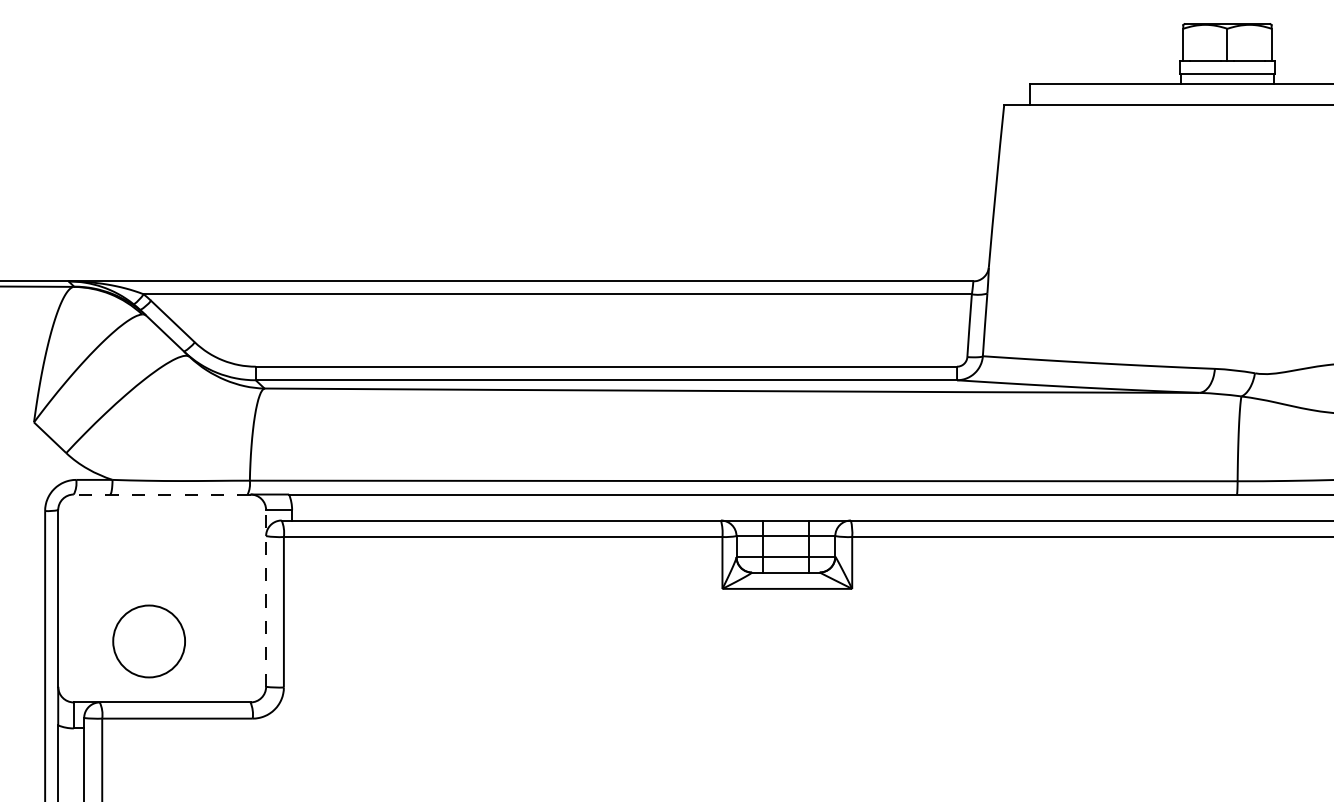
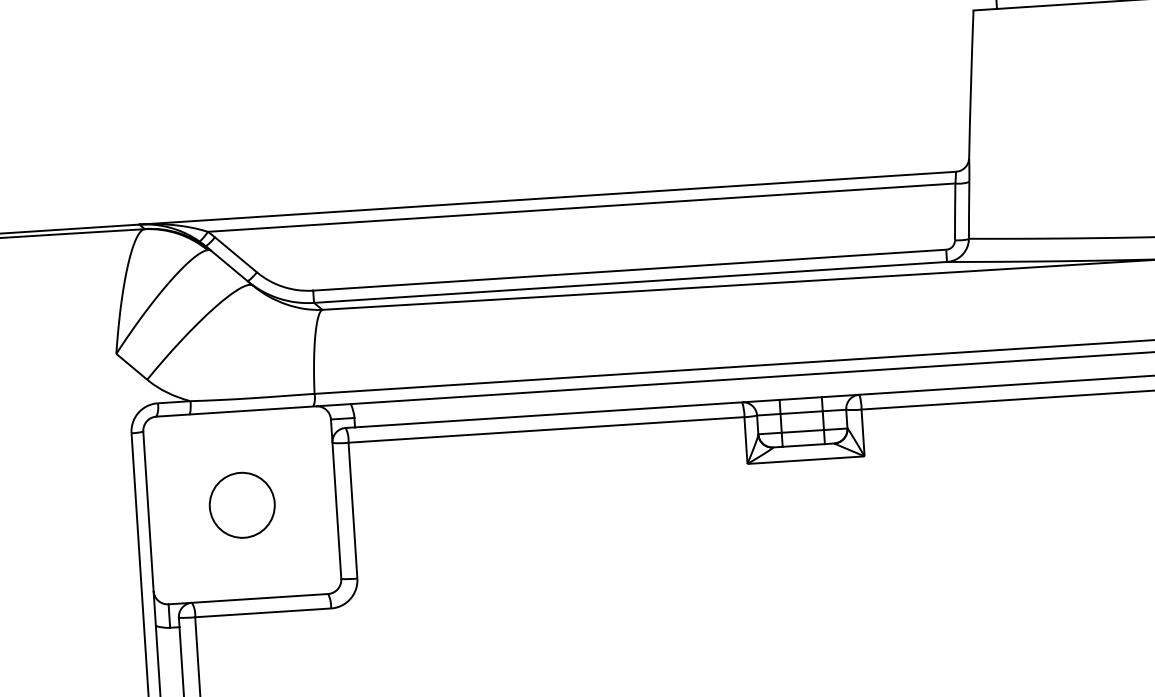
line: (161, 494) -> (235, 411), dashed -> solid
line: (266, 597) -> (336, 498), dashed -> solid
circle: (148, 641) -> (241, 505), moved

